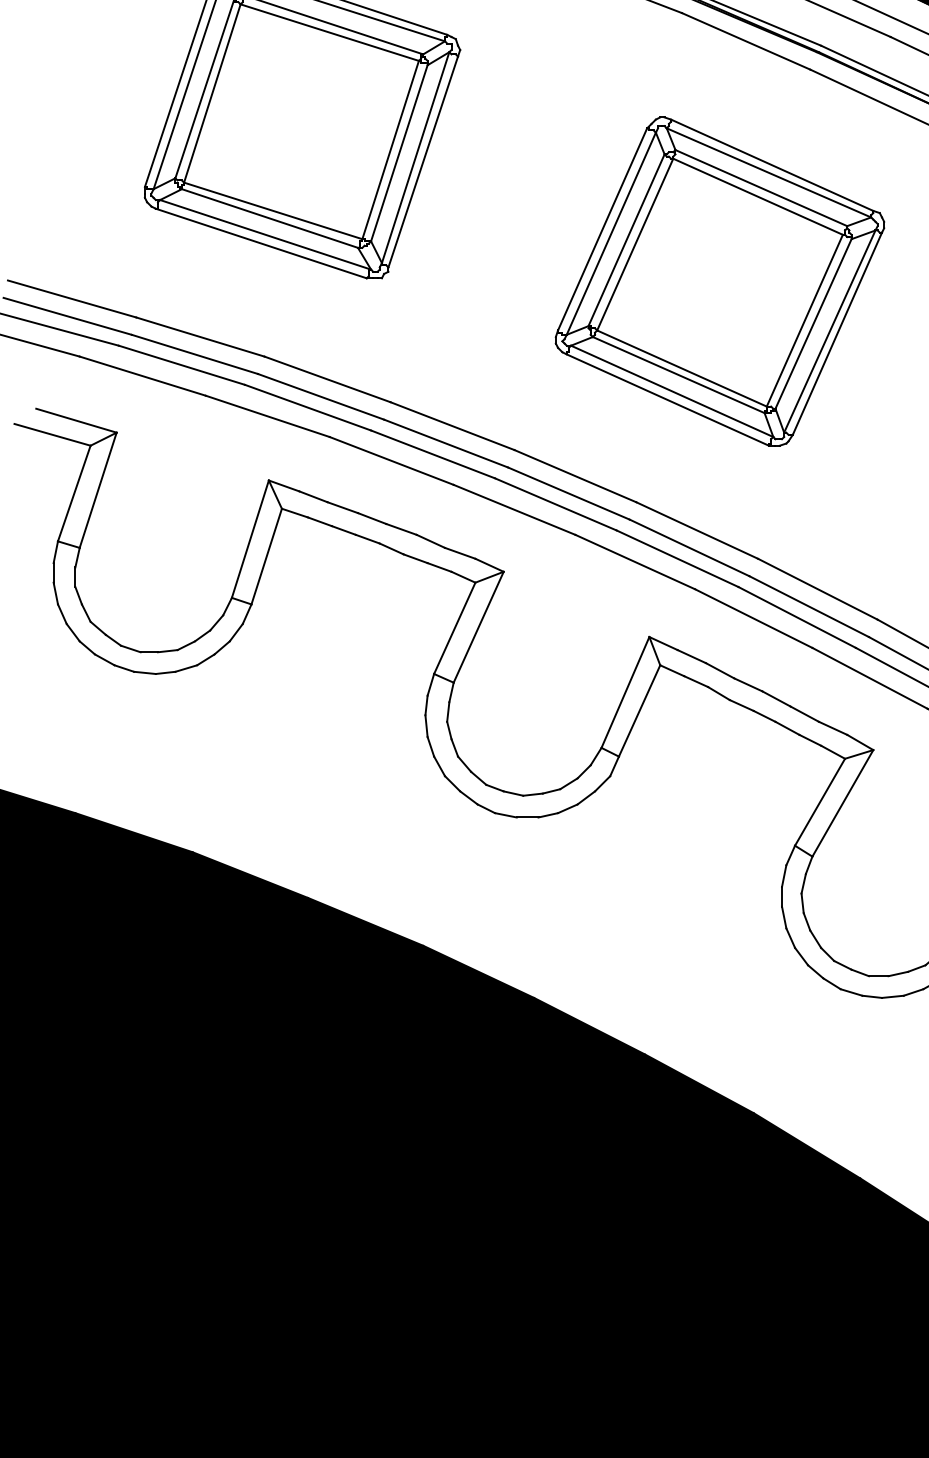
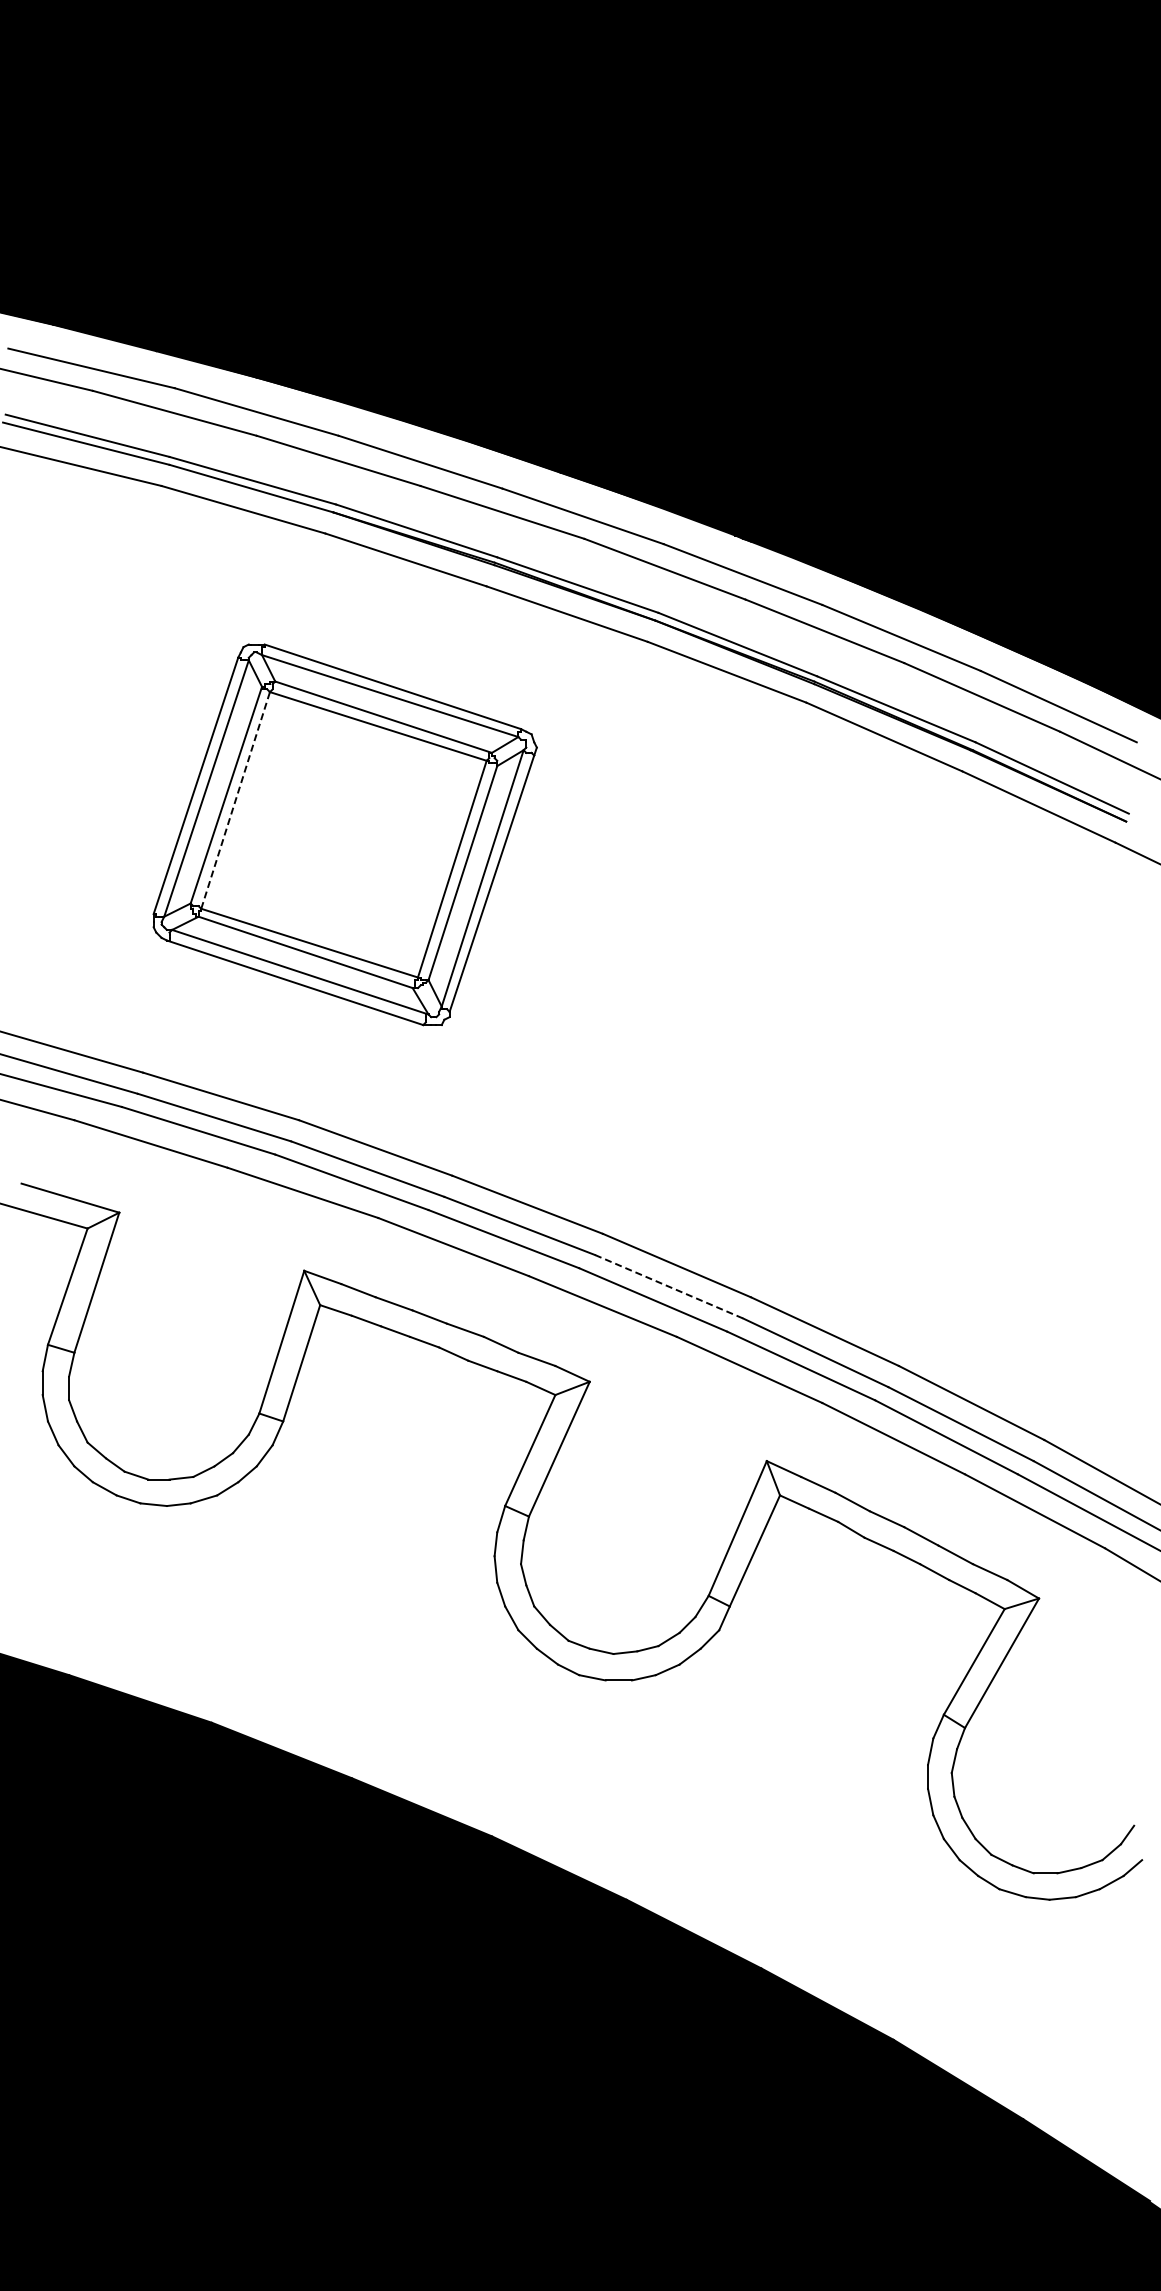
line: (212, 93) -> (235, 800), solid -> dashed
part: (719, 281) -> (852, 1028), removed
line: (569, 493) -> (669, 1286), solid -> dashed

